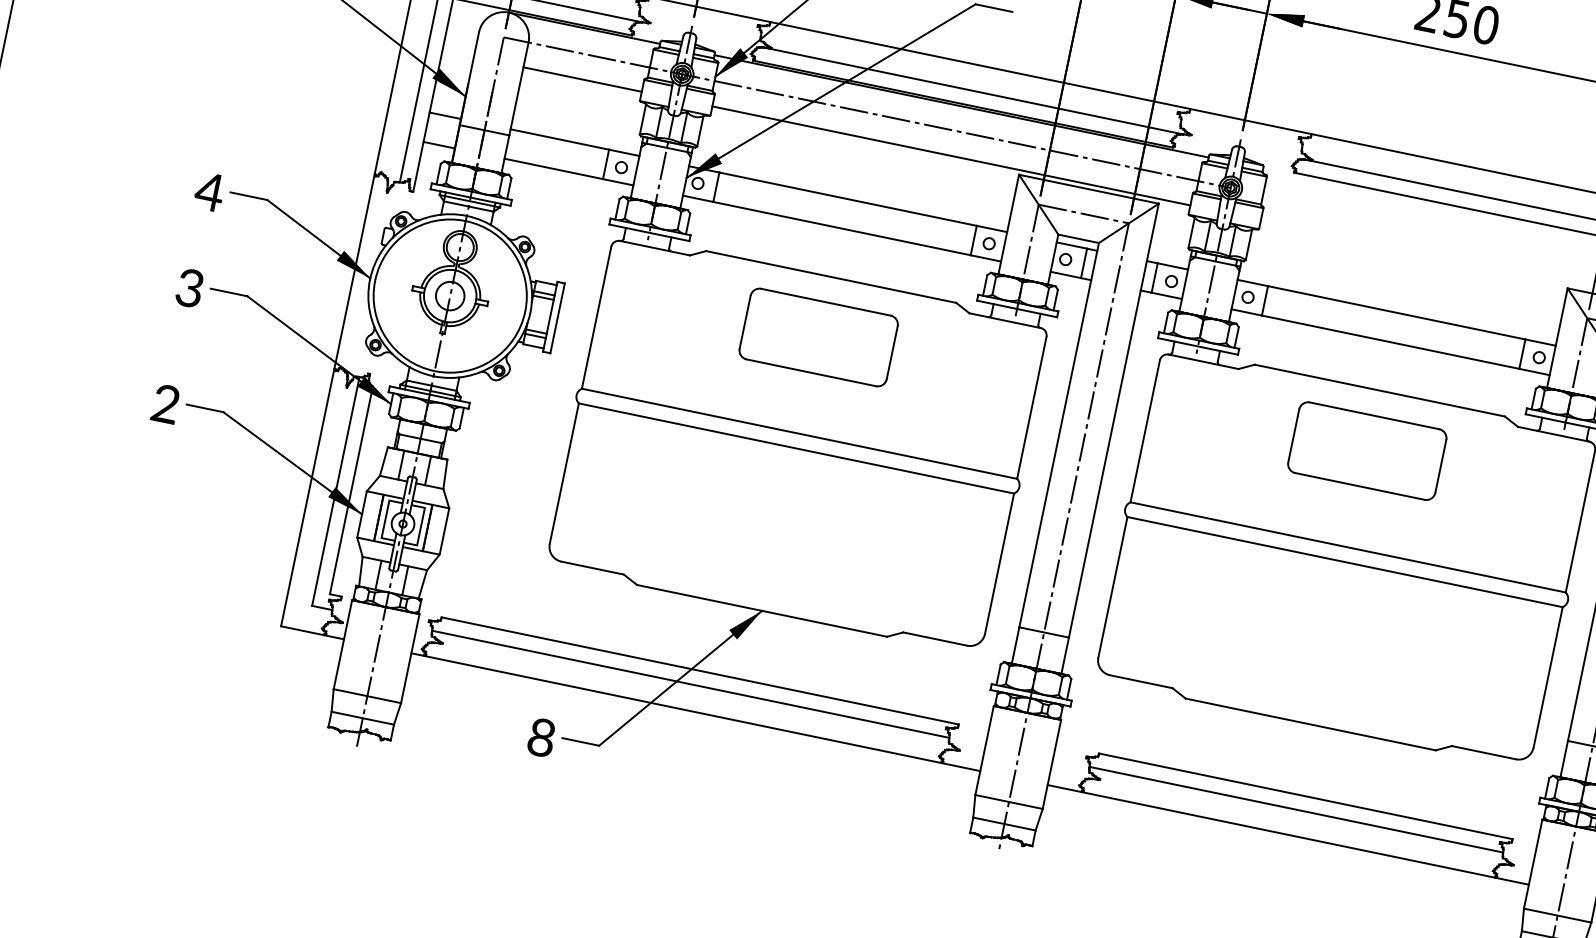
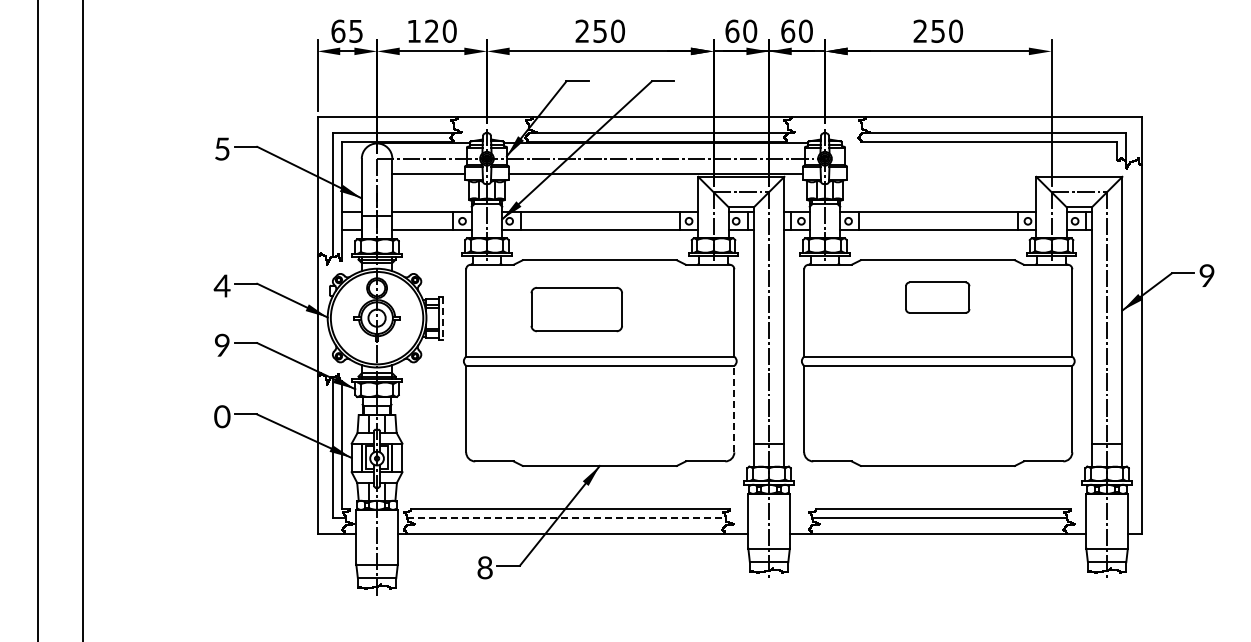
text: (188, 288) -> (221, 345), 3 -> 9
line: (557, 318) -> (443, 318), solid -> dashed
part: (818, 337) -> (576, 309), moved
text: (166, 403) -> (222, 416), 2 -> 0
part: (1366, 450) -> (937, 297), size x0.7
line: (999, 562) -> (734, 408), solid -> dashed
line: (691, 685) -> (567, 518), solid -> dashed

